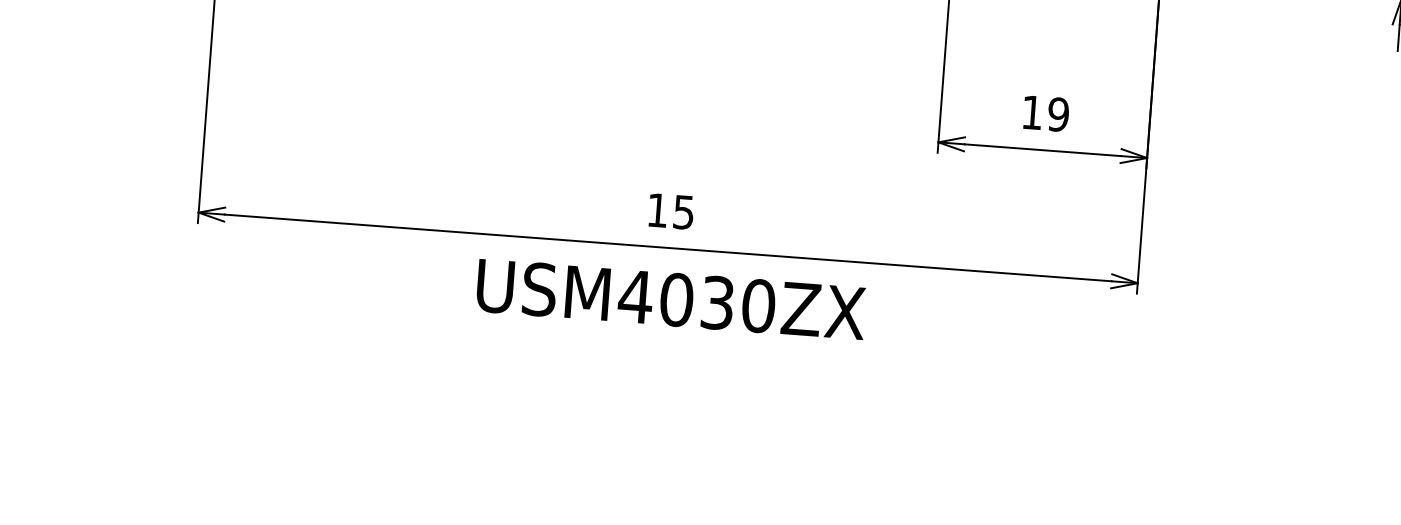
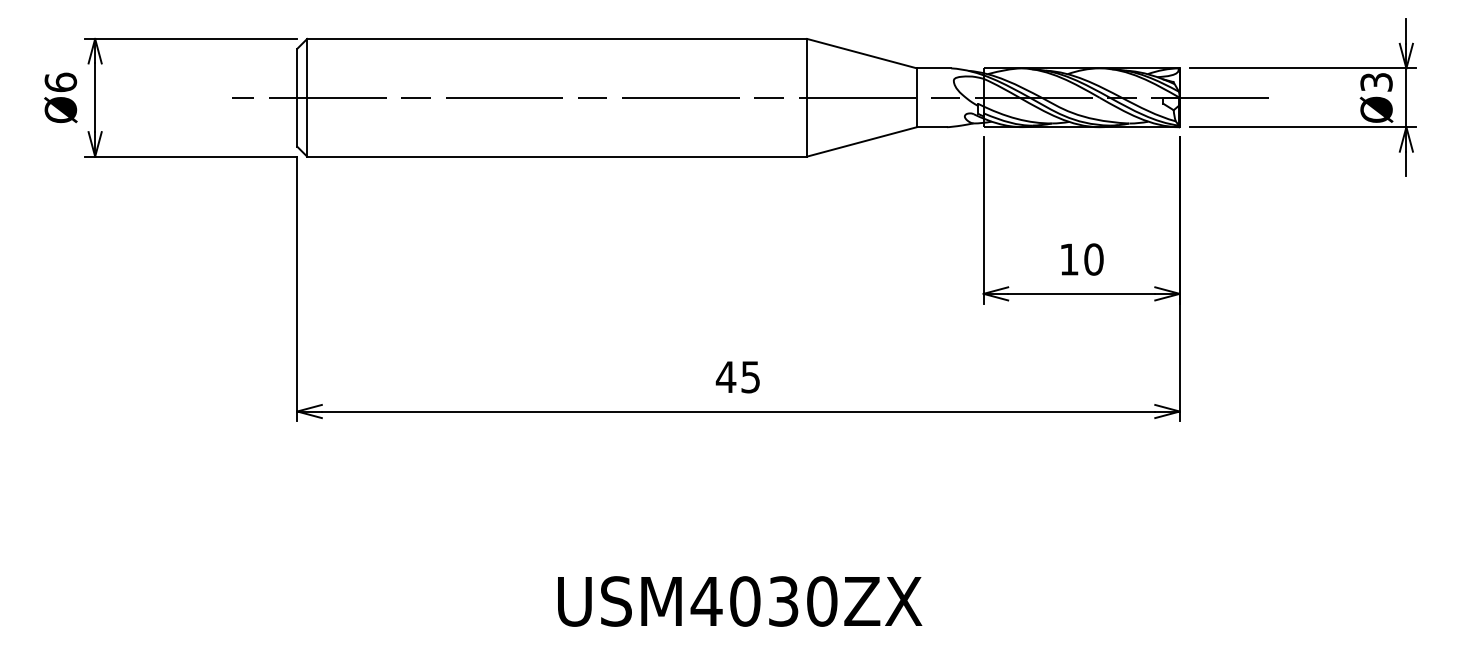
text: (1058, 114) -> (1093, 259), 19 -> 10
text: (657, 209) -> (725, 376), 15 -> 45
text: (671, 299) -> (740, 601), moved

